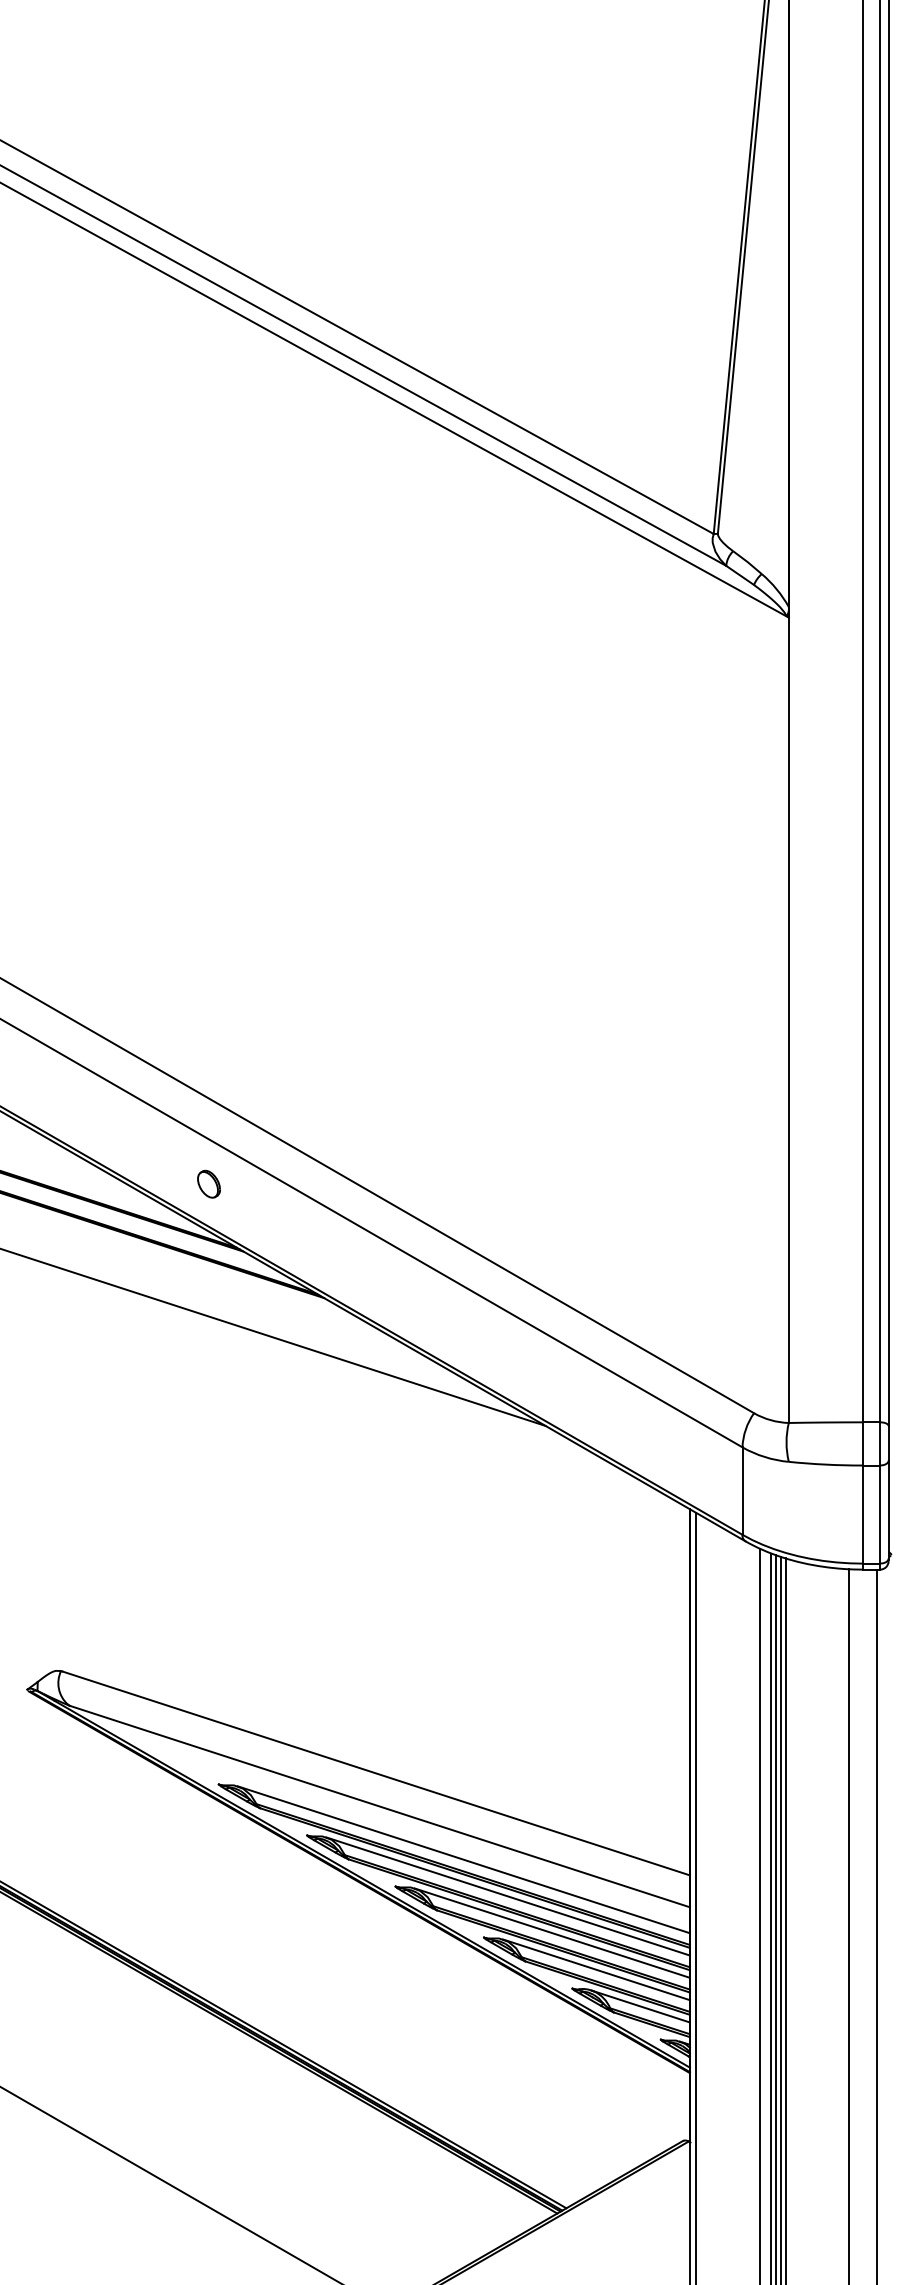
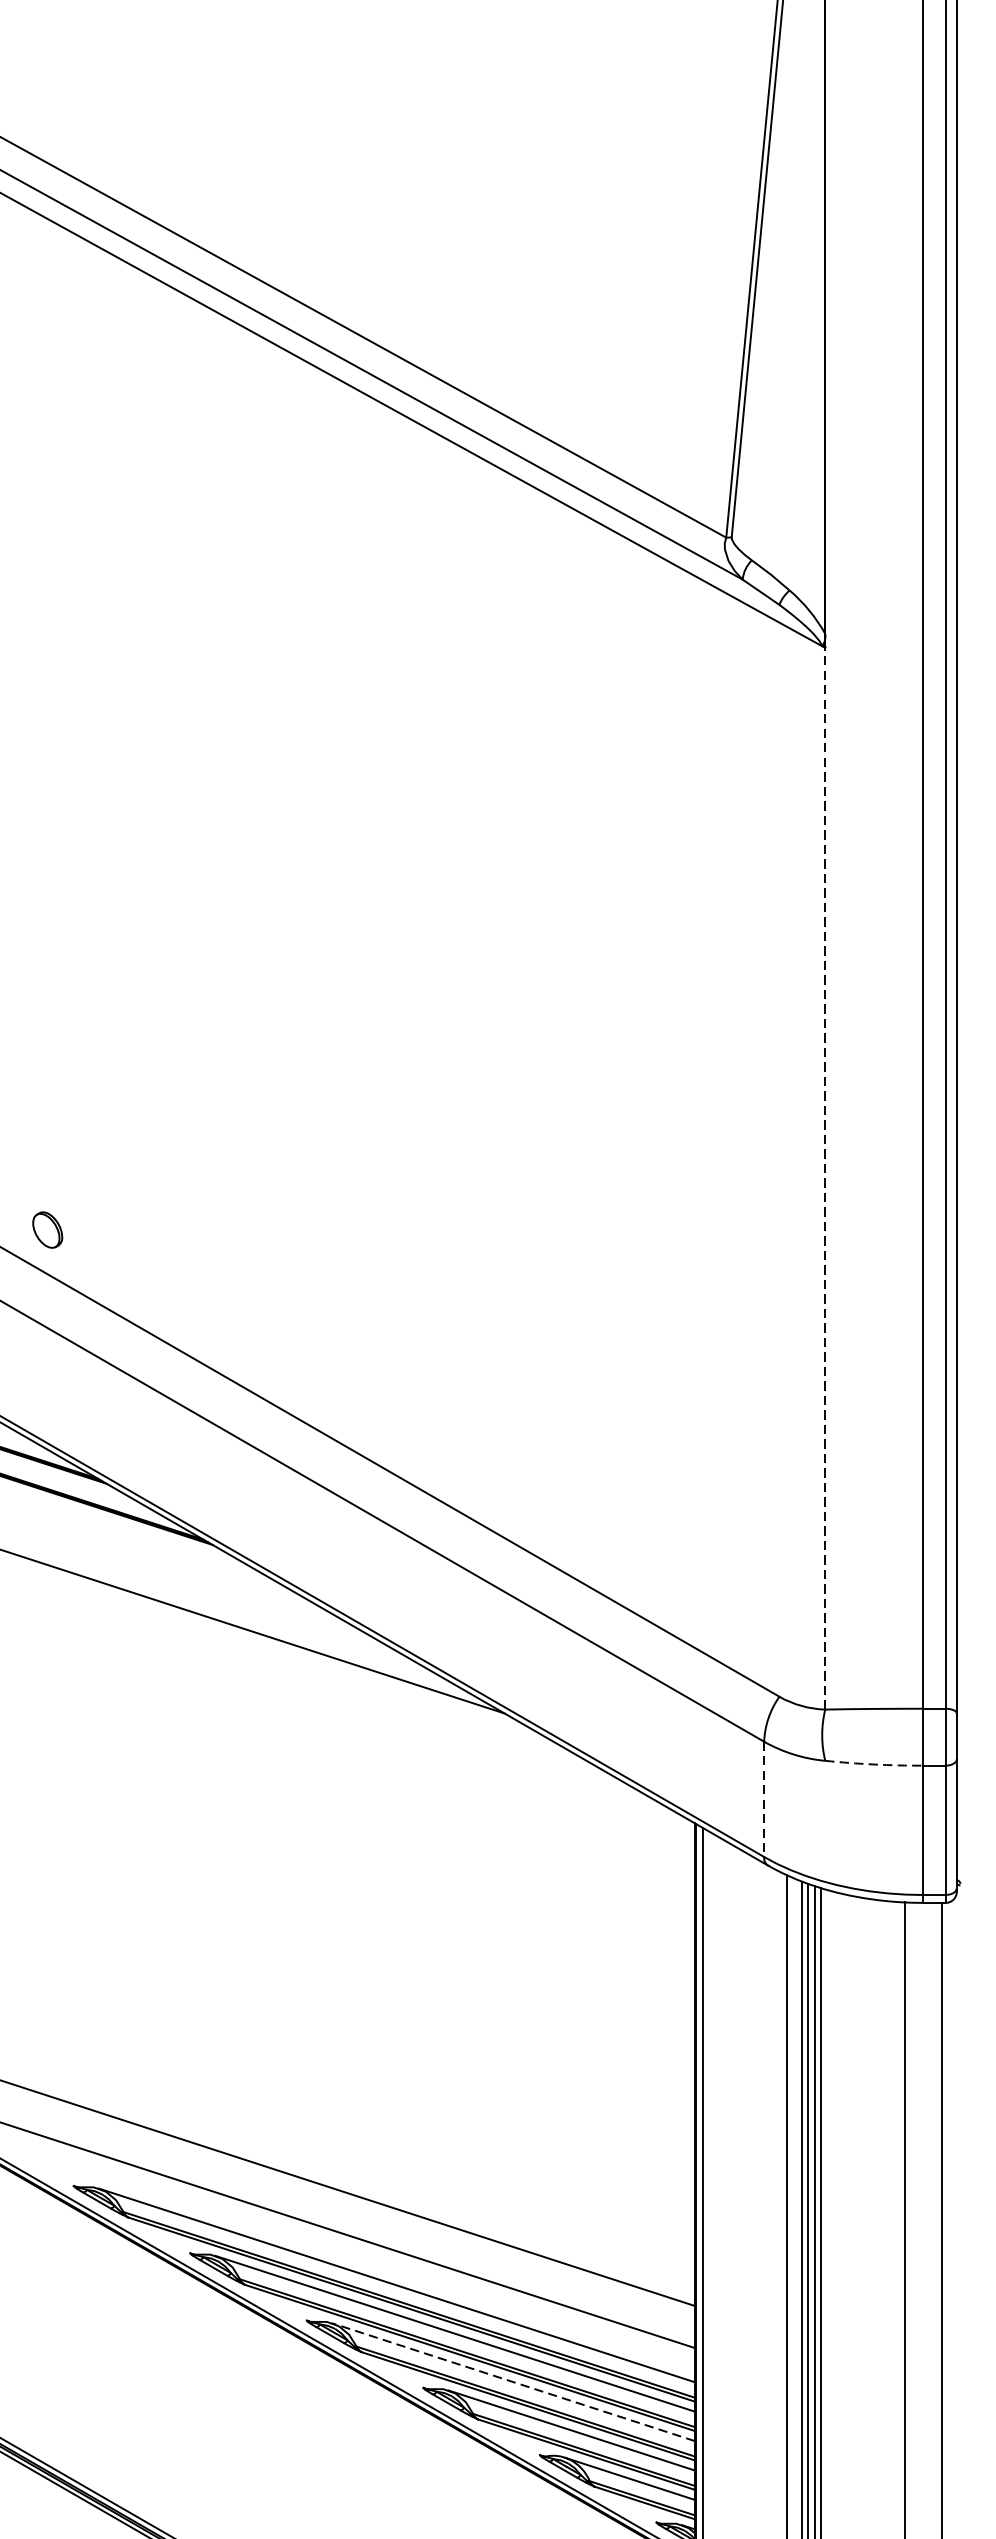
line: (788, 1020) -> (824, 1178), solid -> dashed
part: (208, 1183) -> (47, 1229), moved
arc: (825, 1464) -> (873, 1764), solid -> dashed
line: (742, 1491) -> (764, 1799), solid -> dashed
line: (552, 1933) -> (513, 2382), solid -> dashed

